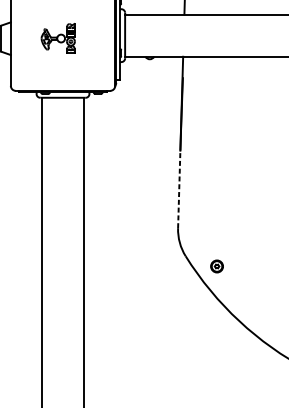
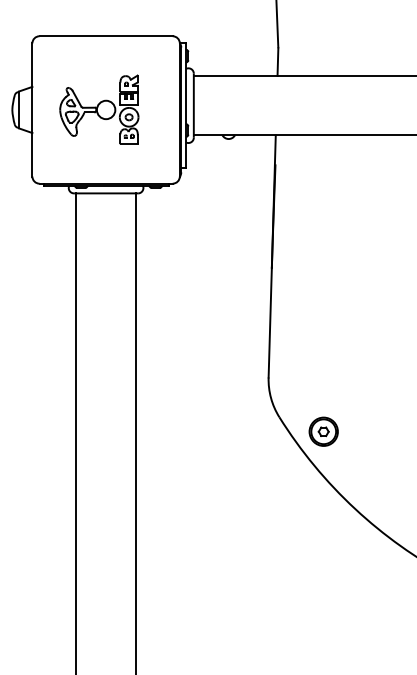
part: (58, 38) -> (99, 109), size x1.67
line: (179, 189) -> (270, 322), dashed -> solid
part: (216, 266) -> (323, 431), size x1.67

